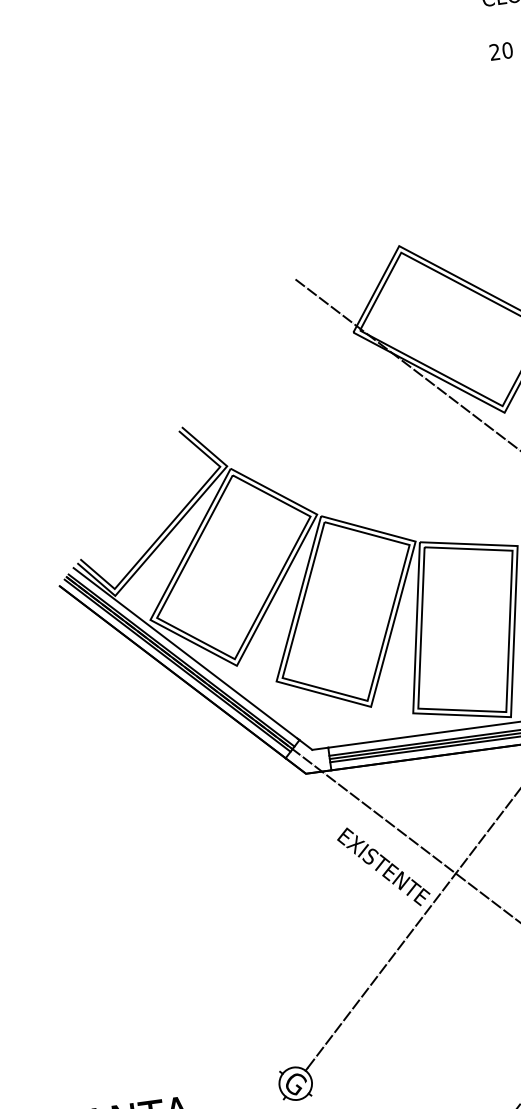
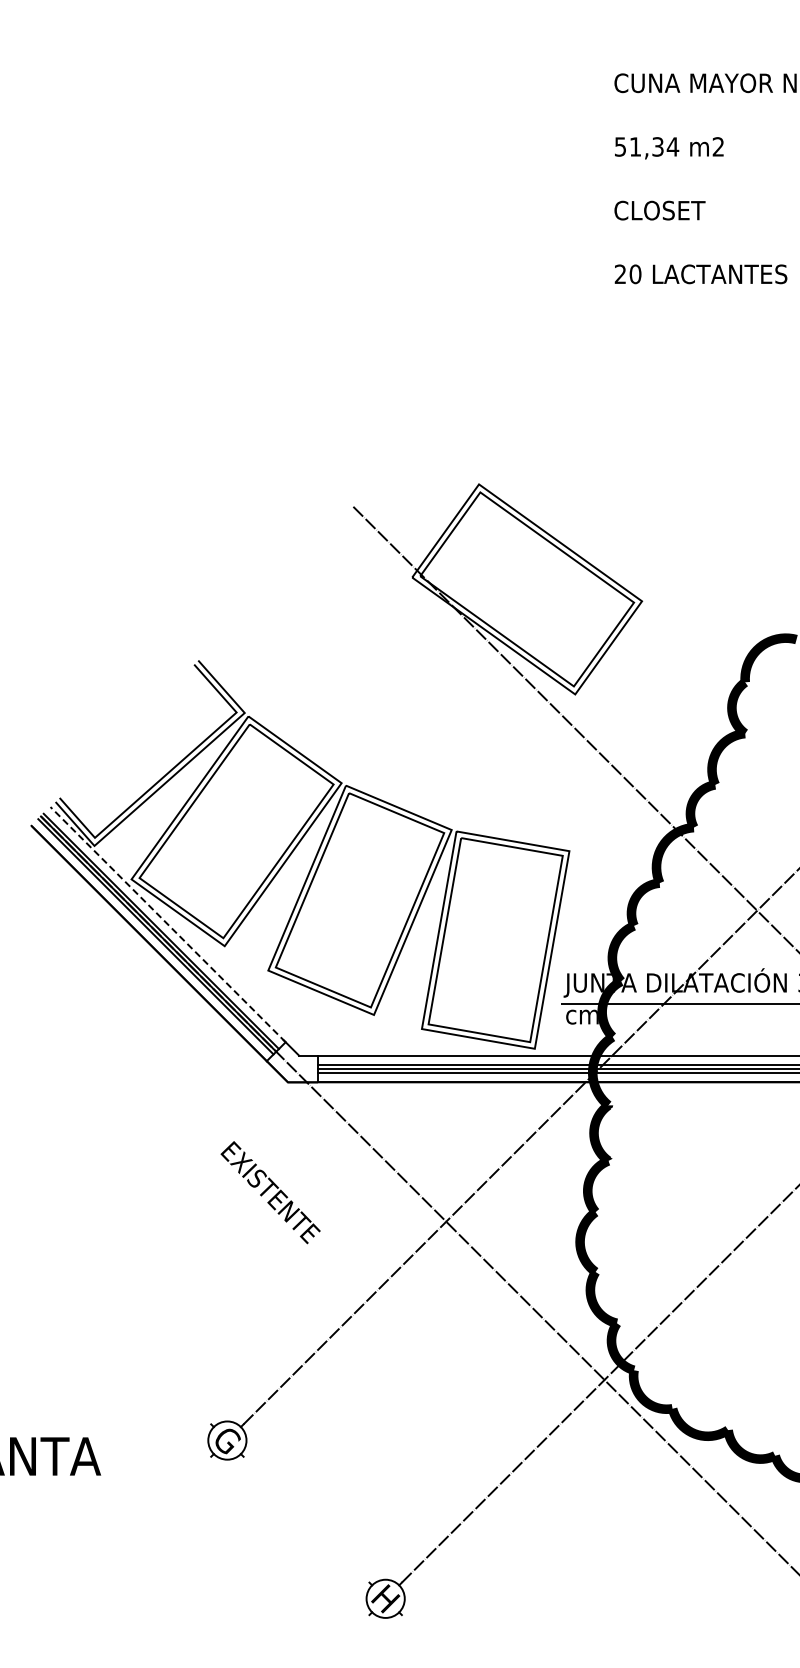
line: (186, 654) -> (167, 924), solid -> dashed
text: (383, 866) -> (270, 1192), moved

